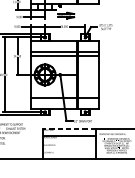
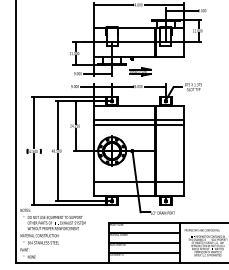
line: (69, 129) -> (144, 223), dashed -> solid
line: (69, 144) -> (144, 243), added
line: (69, 151) -> (144, 253), added

